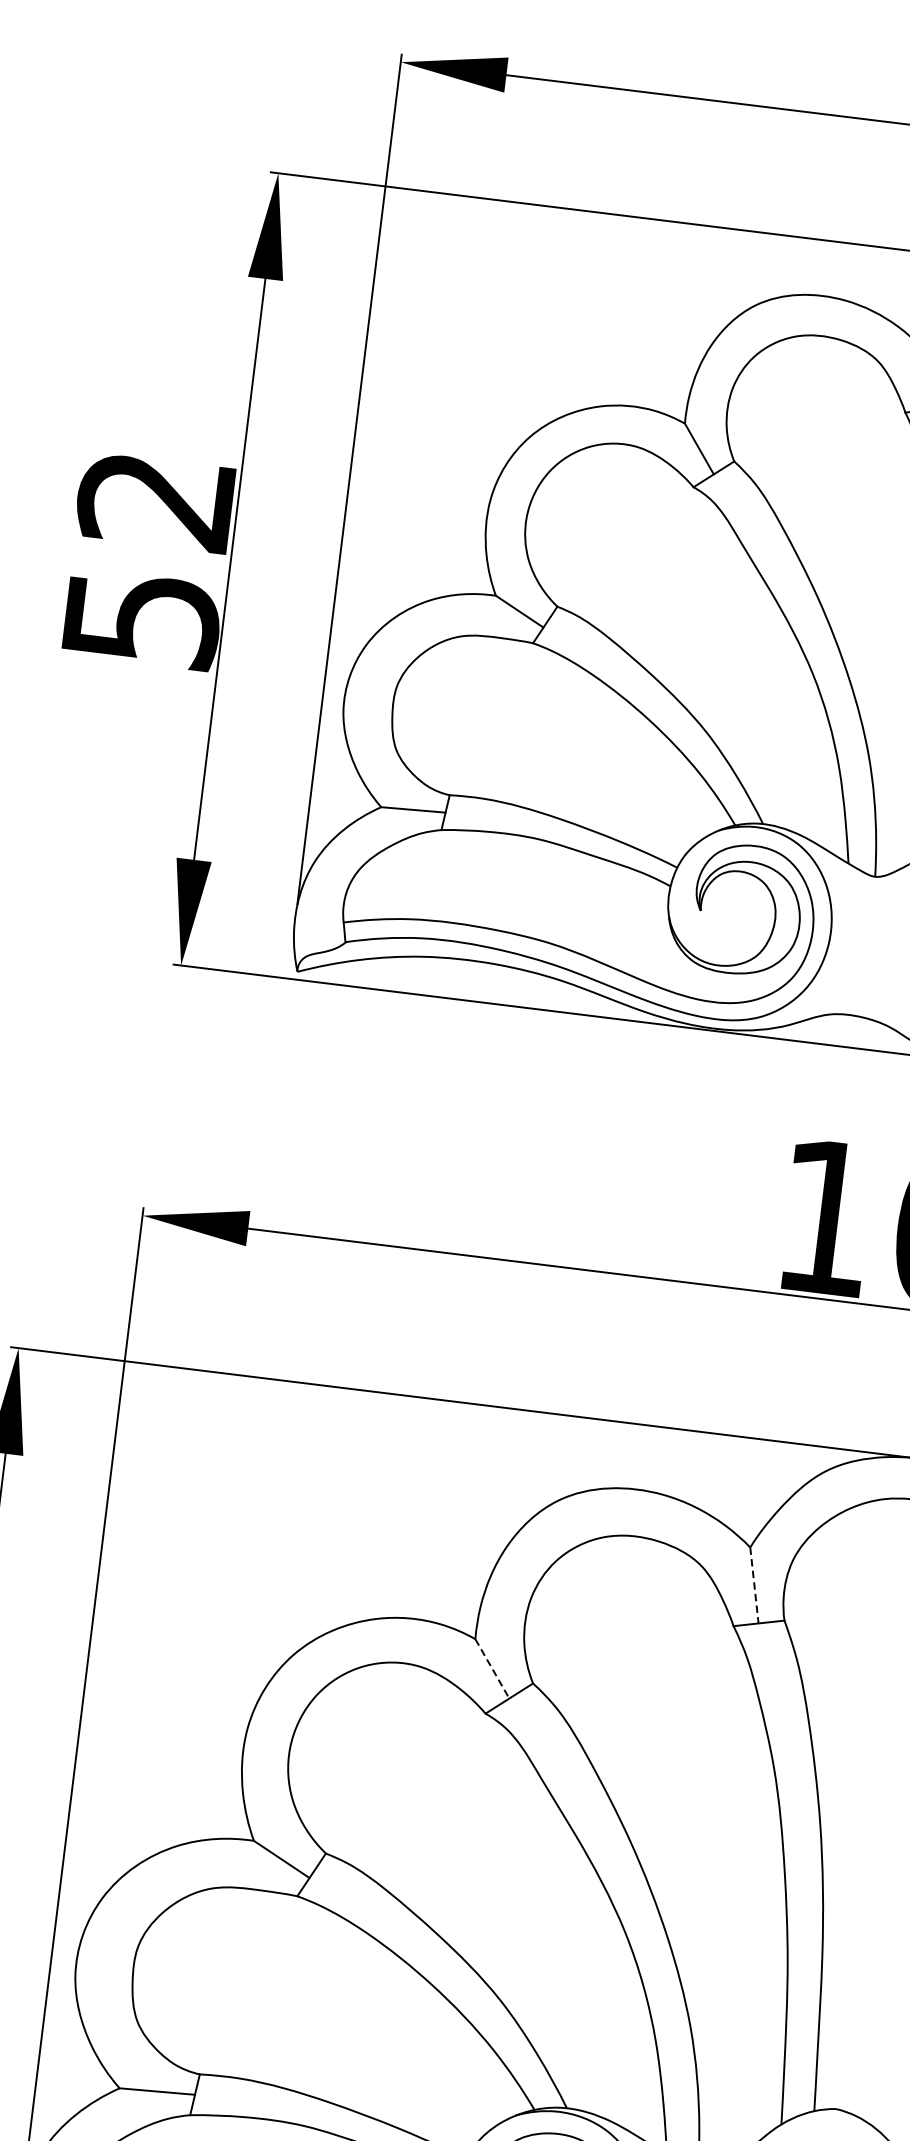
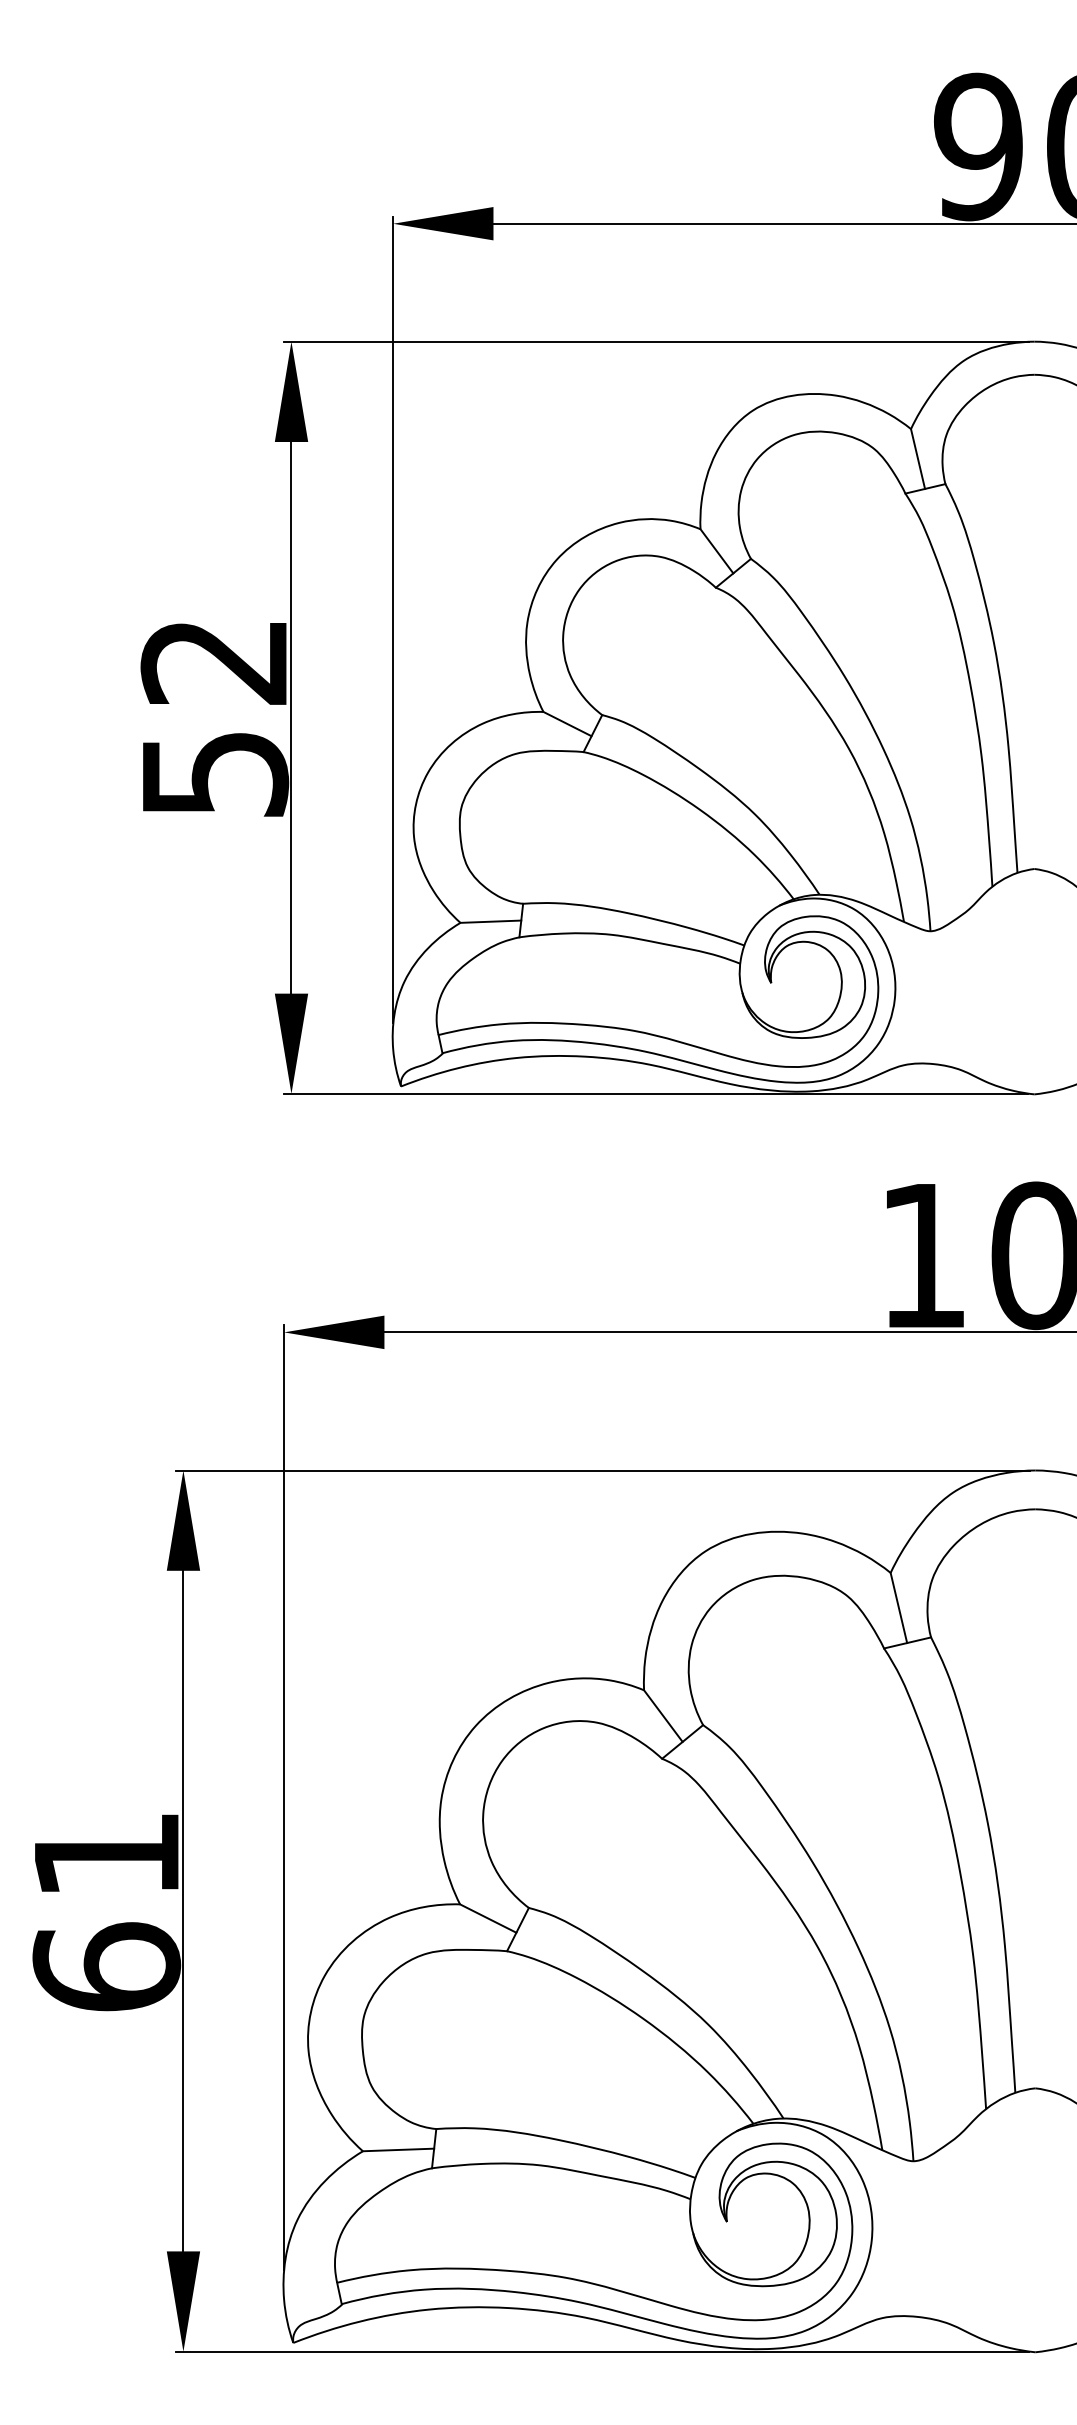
line: (754, 1584) -> (898, 1607), dashed -> solid
line: (492, 1669) -> (663, 1716), dashed -> solid

